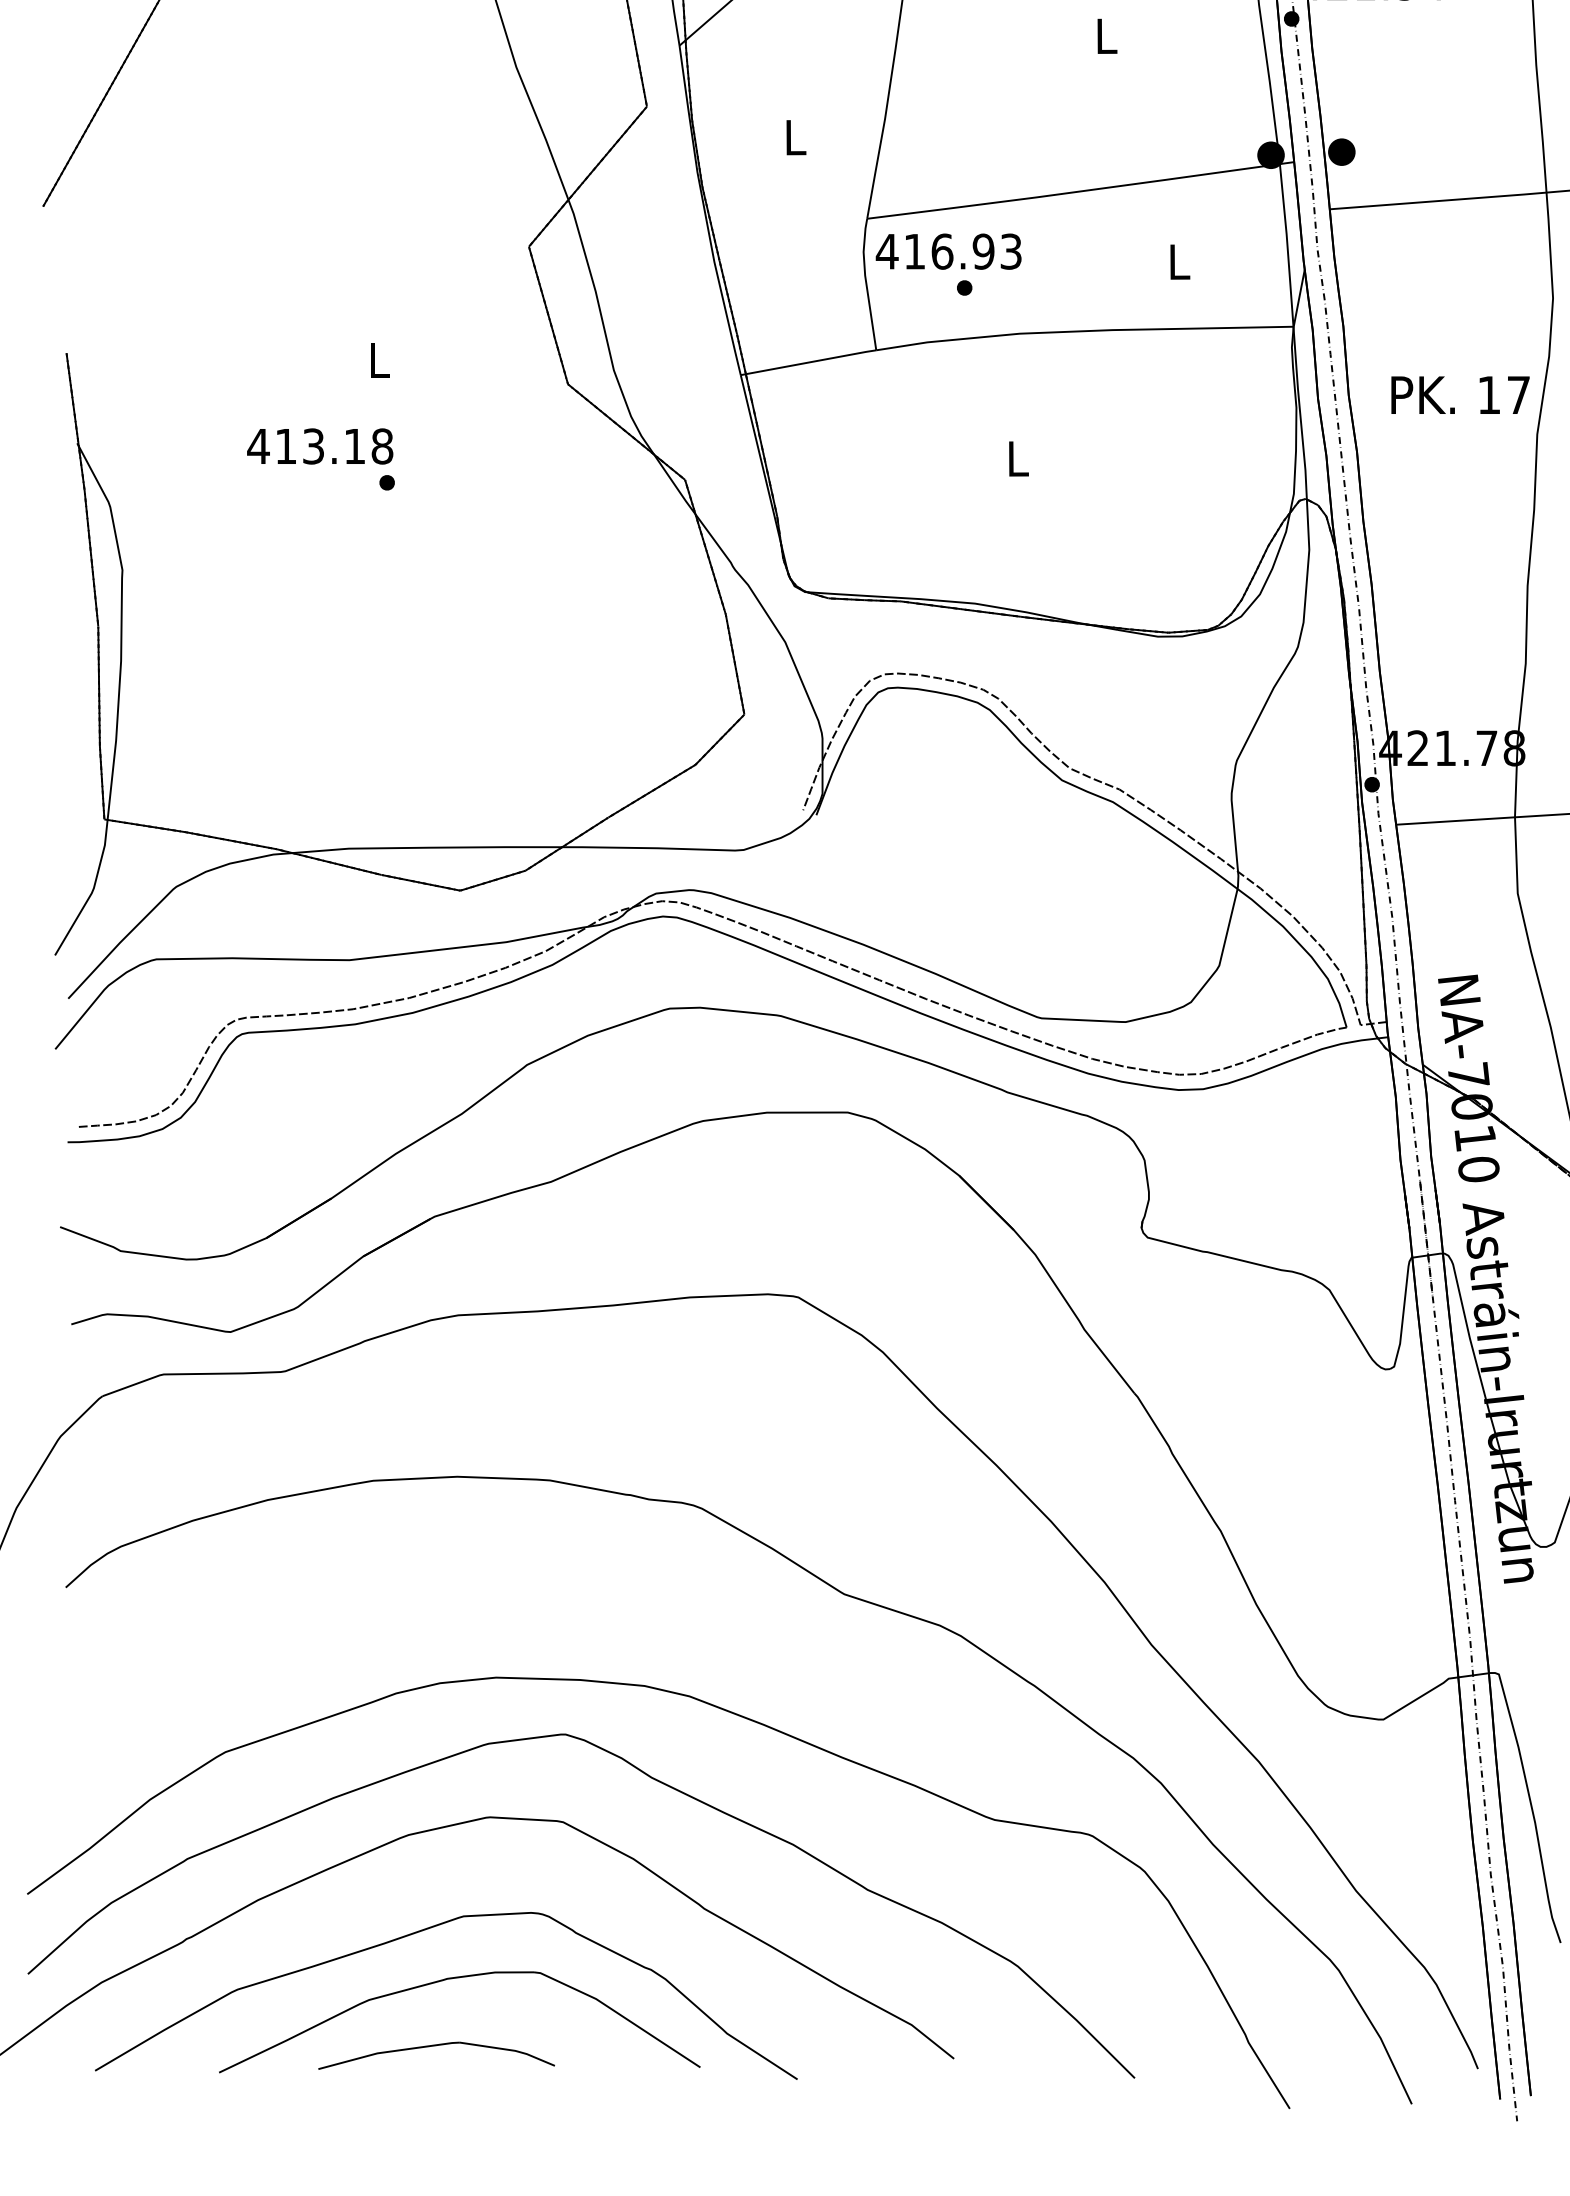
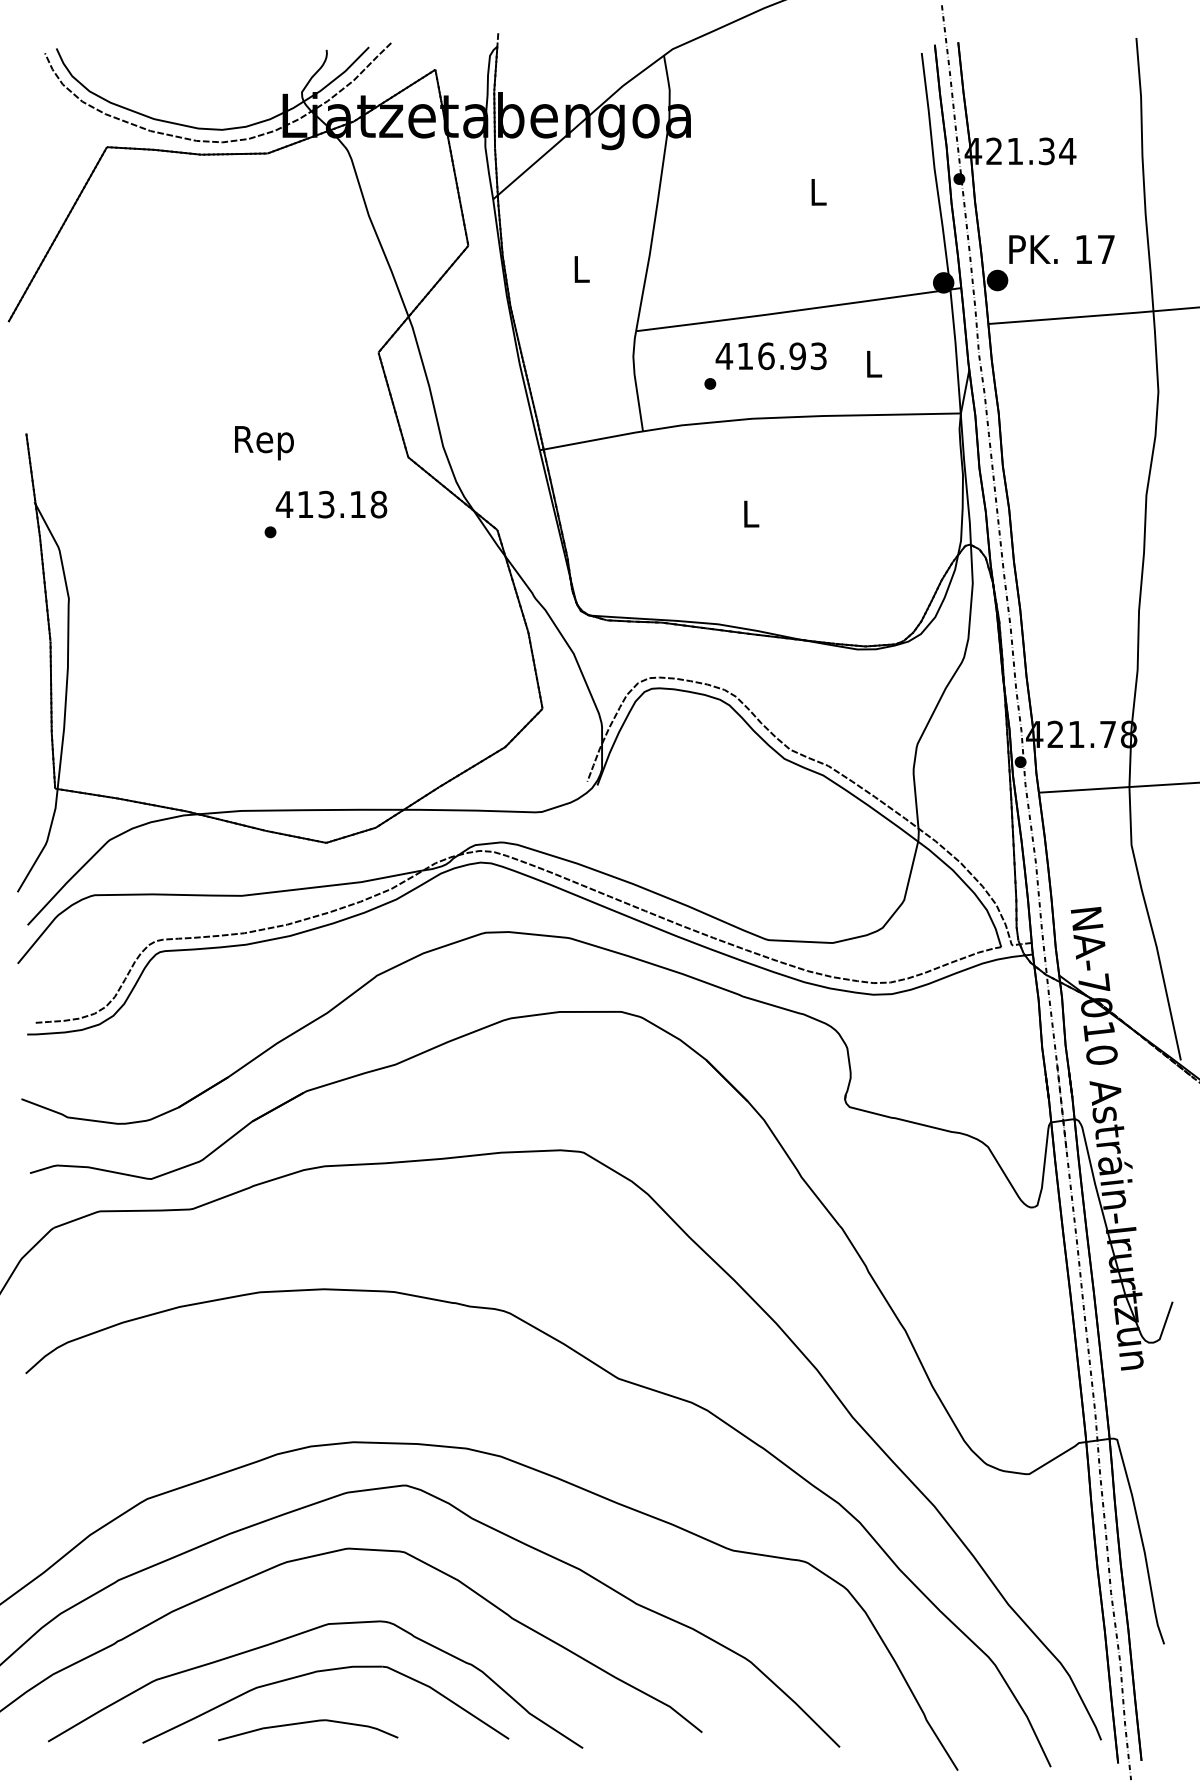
text: (947, 251) -> (770, 356), moved
text: (379, 366) -> (264, 443), L -> Rep
text: (1459, 395) -> (1061, 249), moved
text: (320, 446) -> (331, 504), moved

